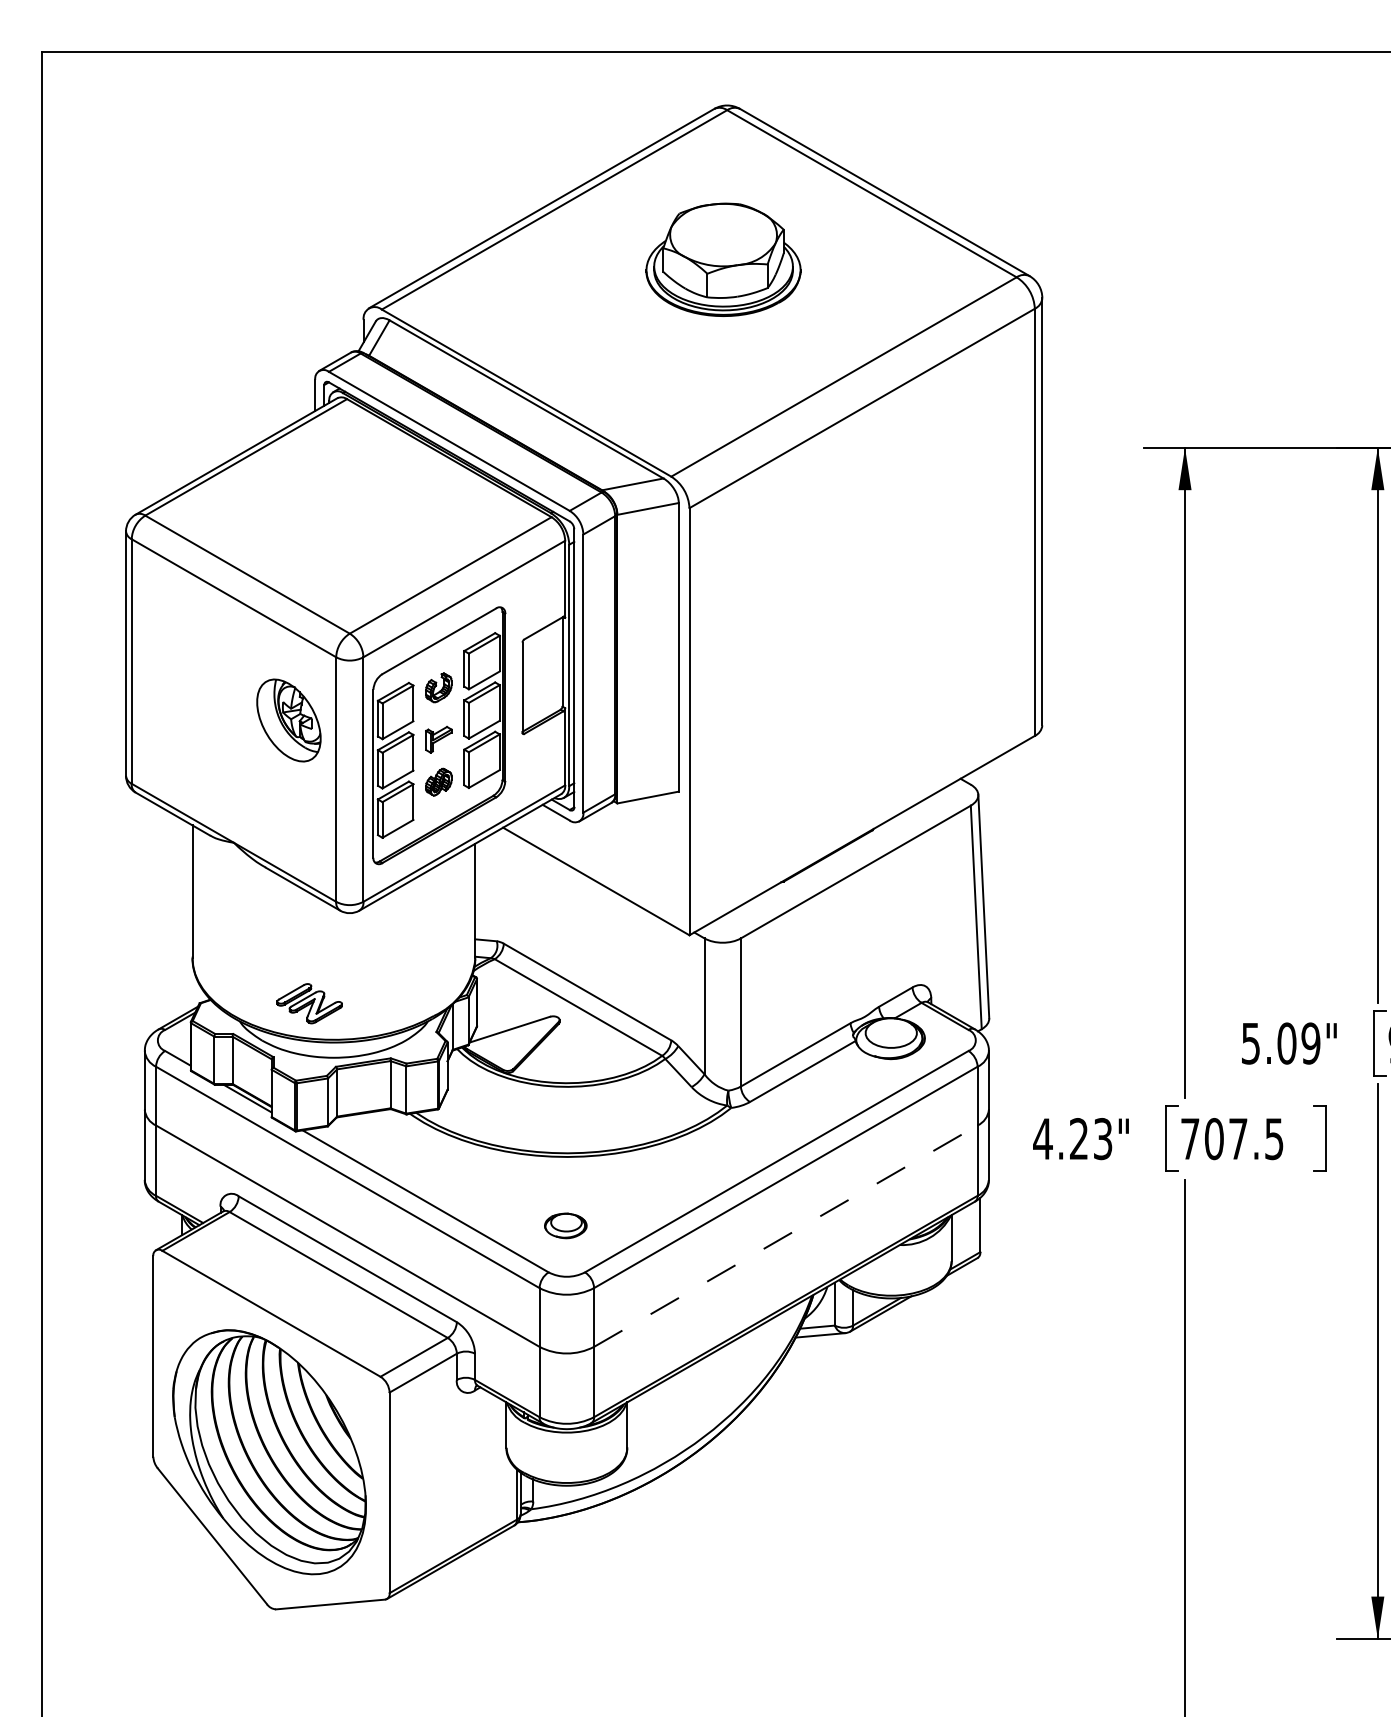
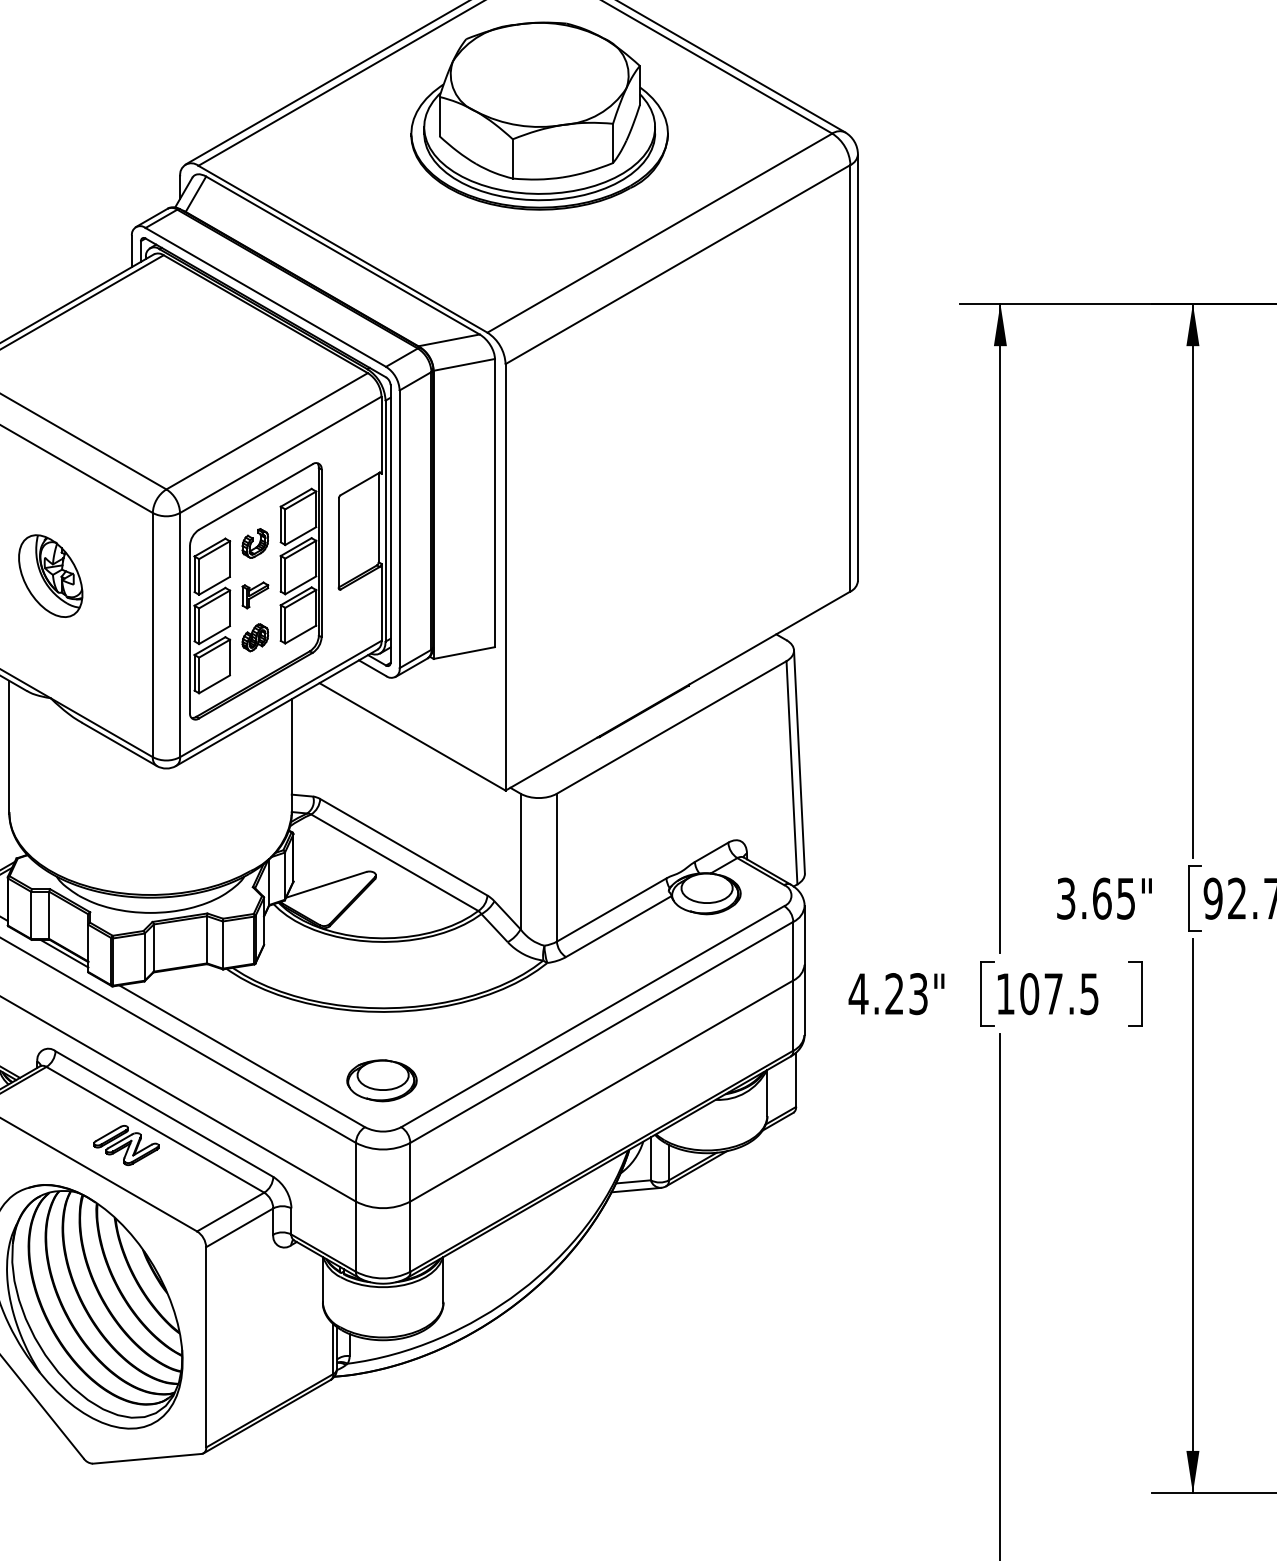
part: (723, 259) -> (539, 115), size x1.67
part: (288, 720) -> (50, 576), moved
part: (309, 1003) -> (126, 1145), moved
text: (1281, 1043) -> (1096, 898), 5.09" -> 3.65"
text: (1190, 1138) -> (1005, 993), 707.5 -> 107.5
part: (565, 1225) -> (381, 1080), size x1.67
line: (786, 1235) -> (602, 1090), dashed -> solid

